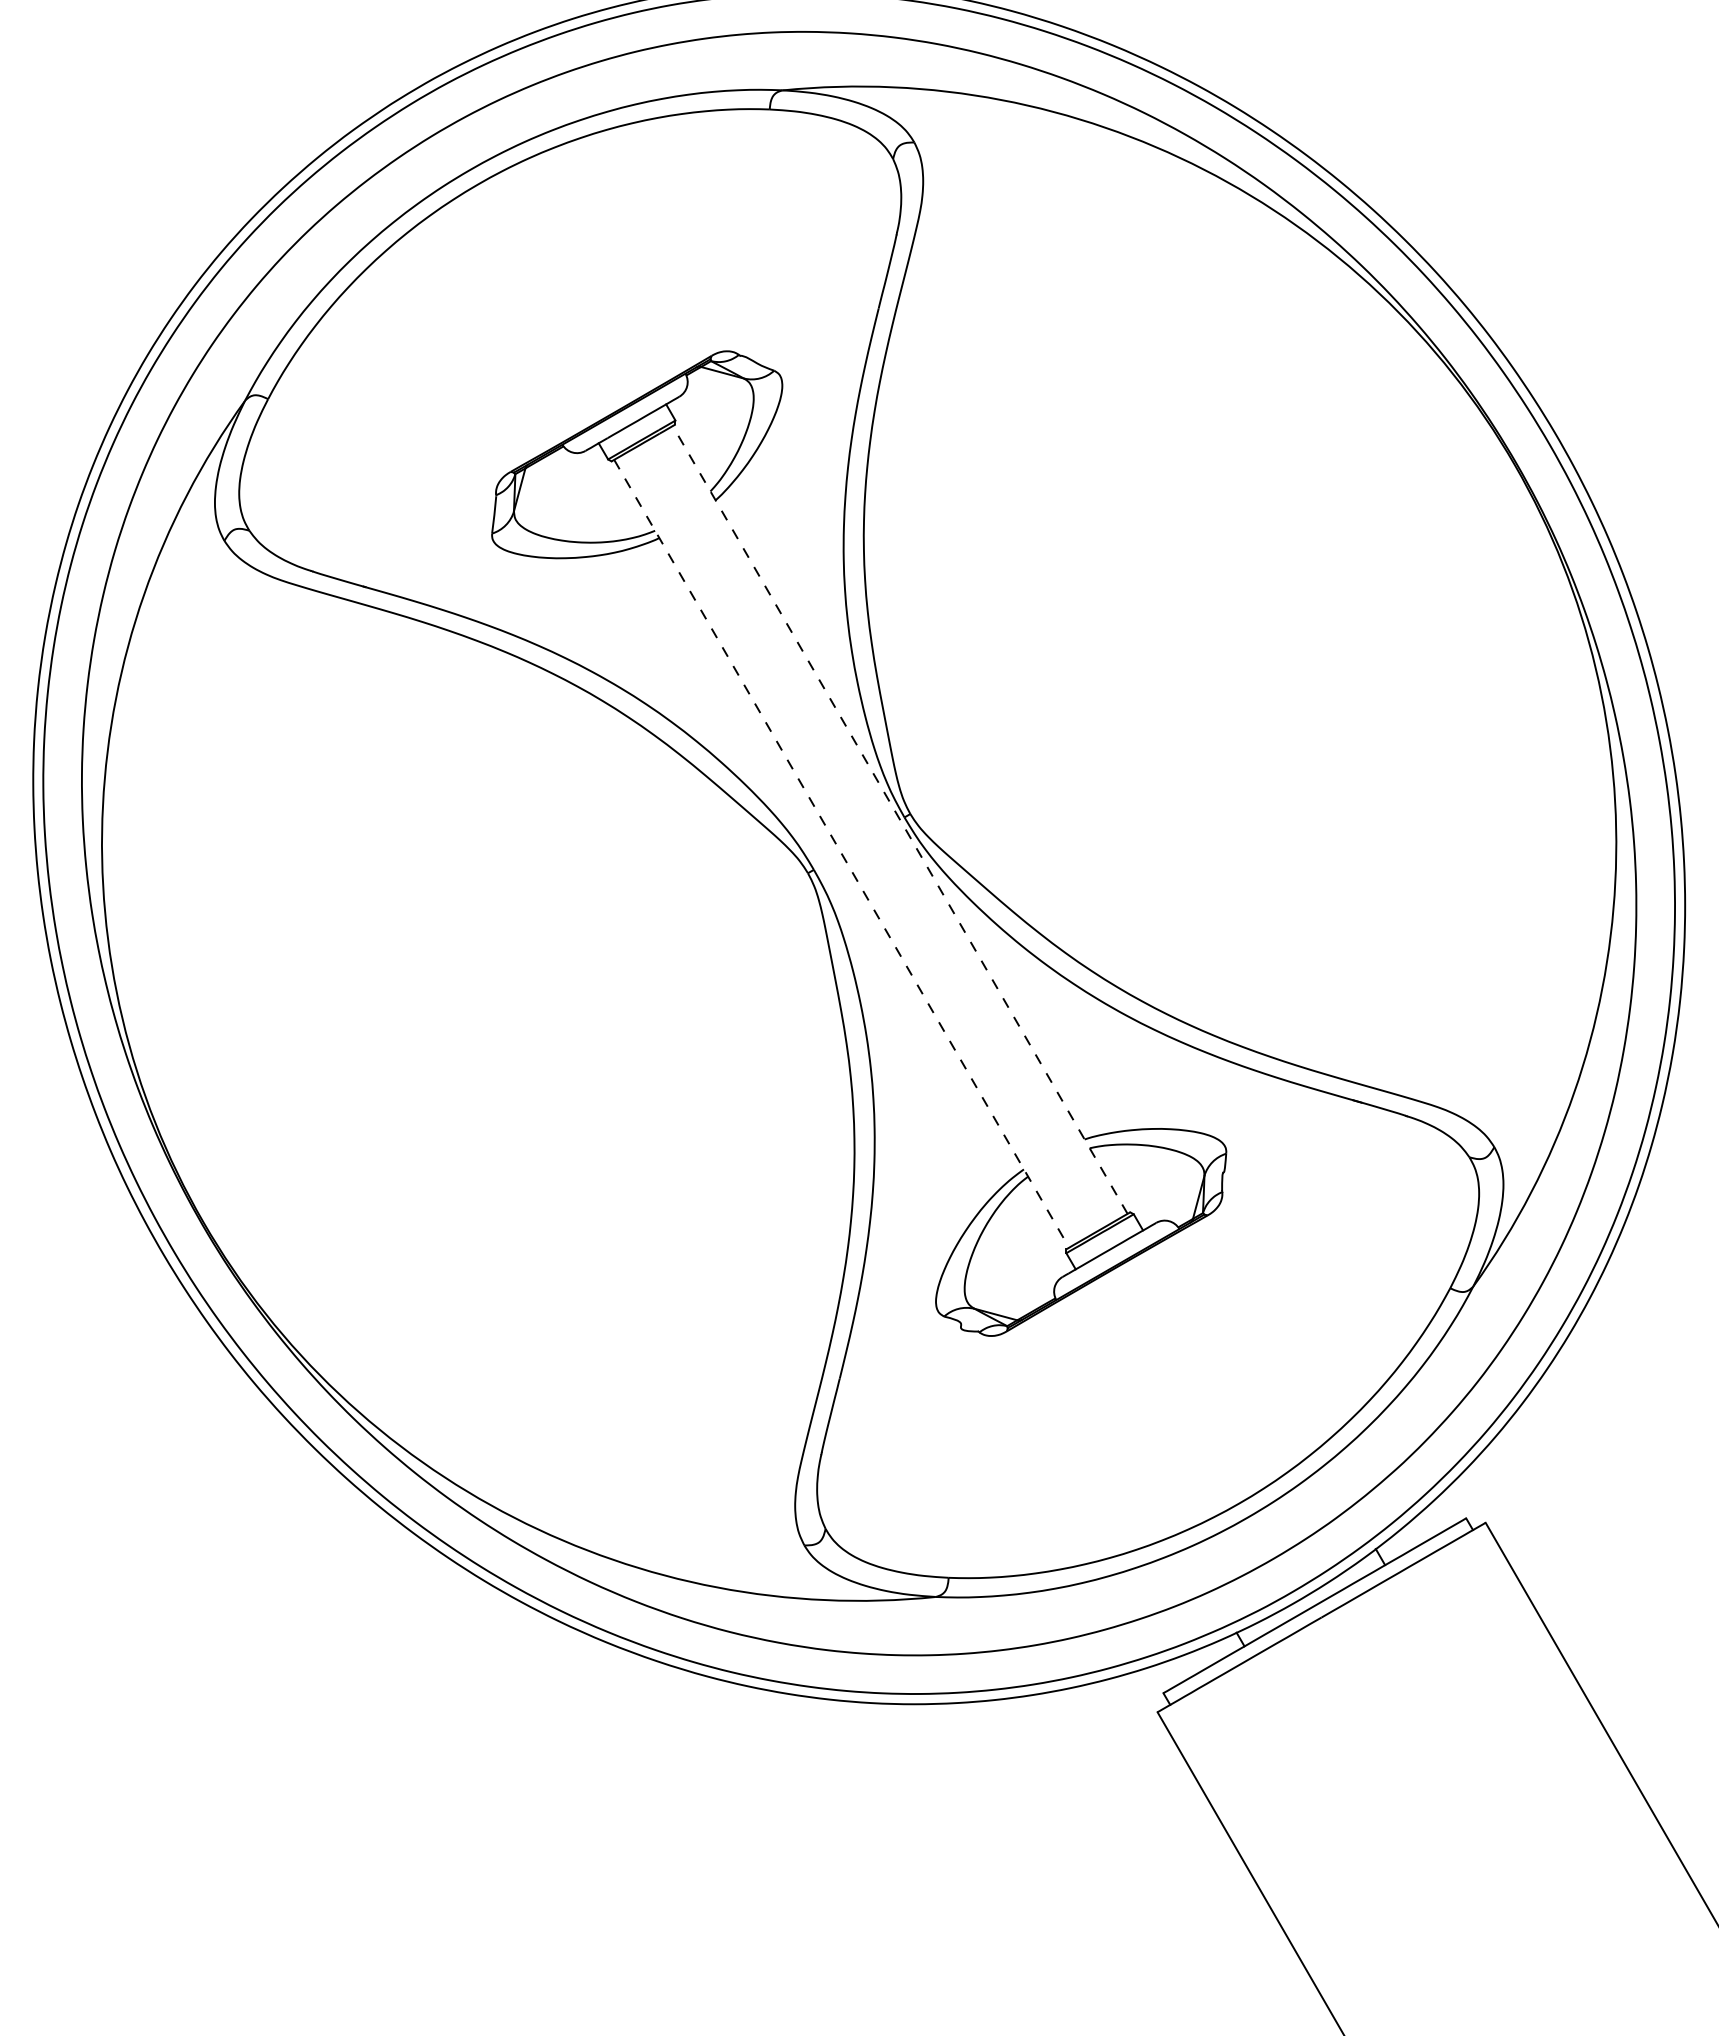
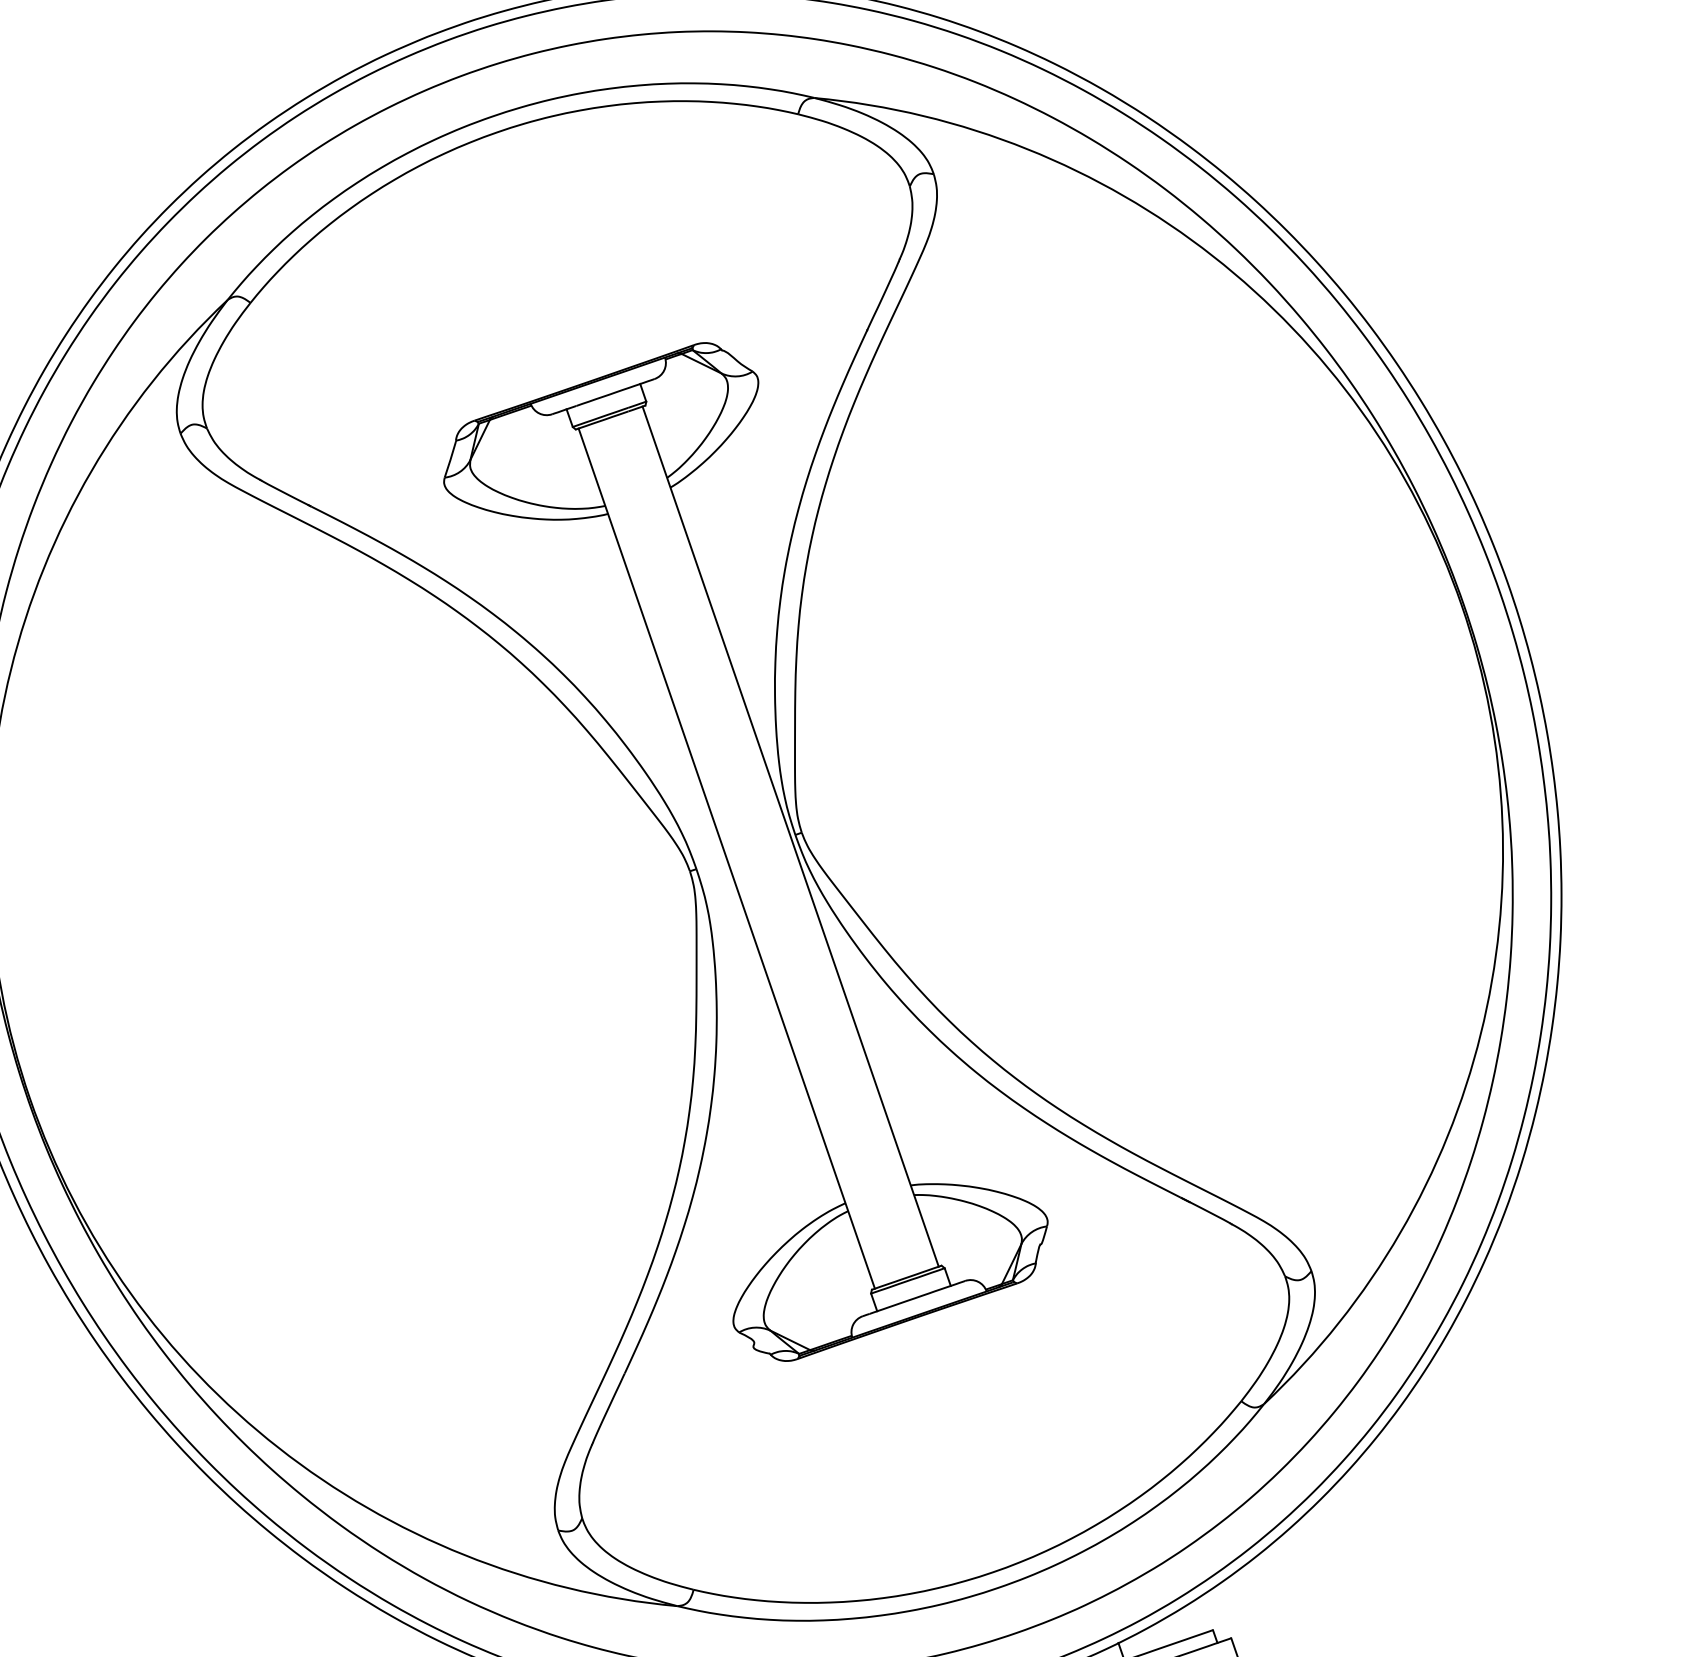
line: (900, 820) -> (790, 837), dashed -> solid
line: (841, 853) -> (726, 858), dashed -> solid

